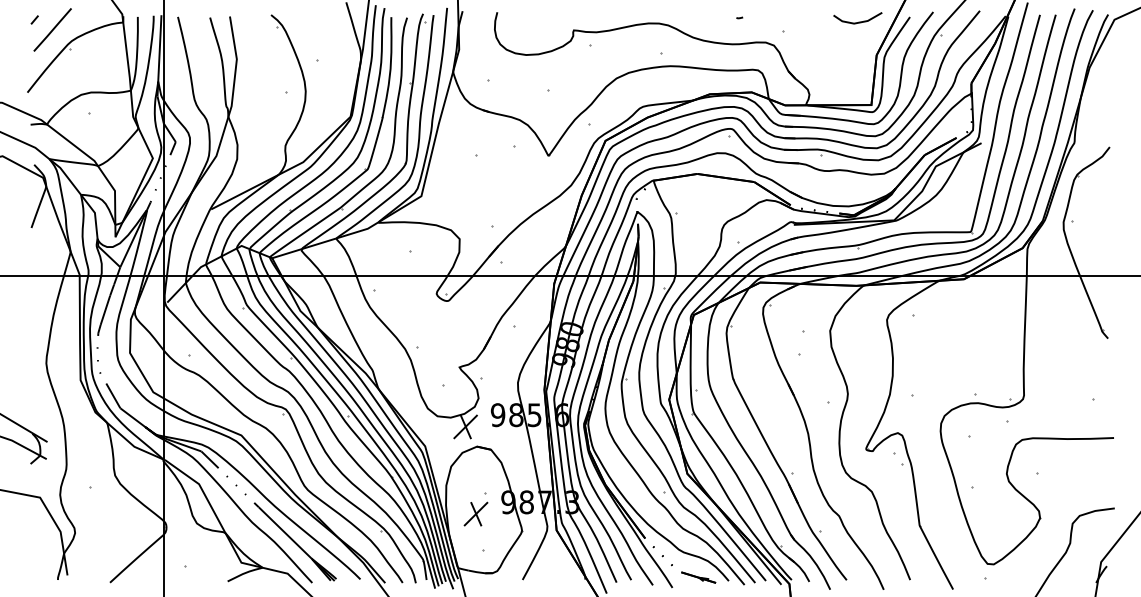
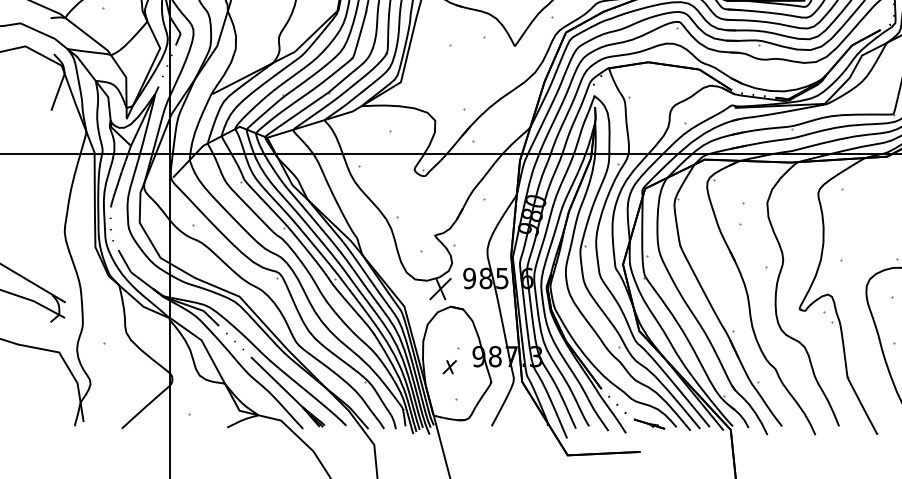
part: (475, 513) -> (449, 366), size x0.6

